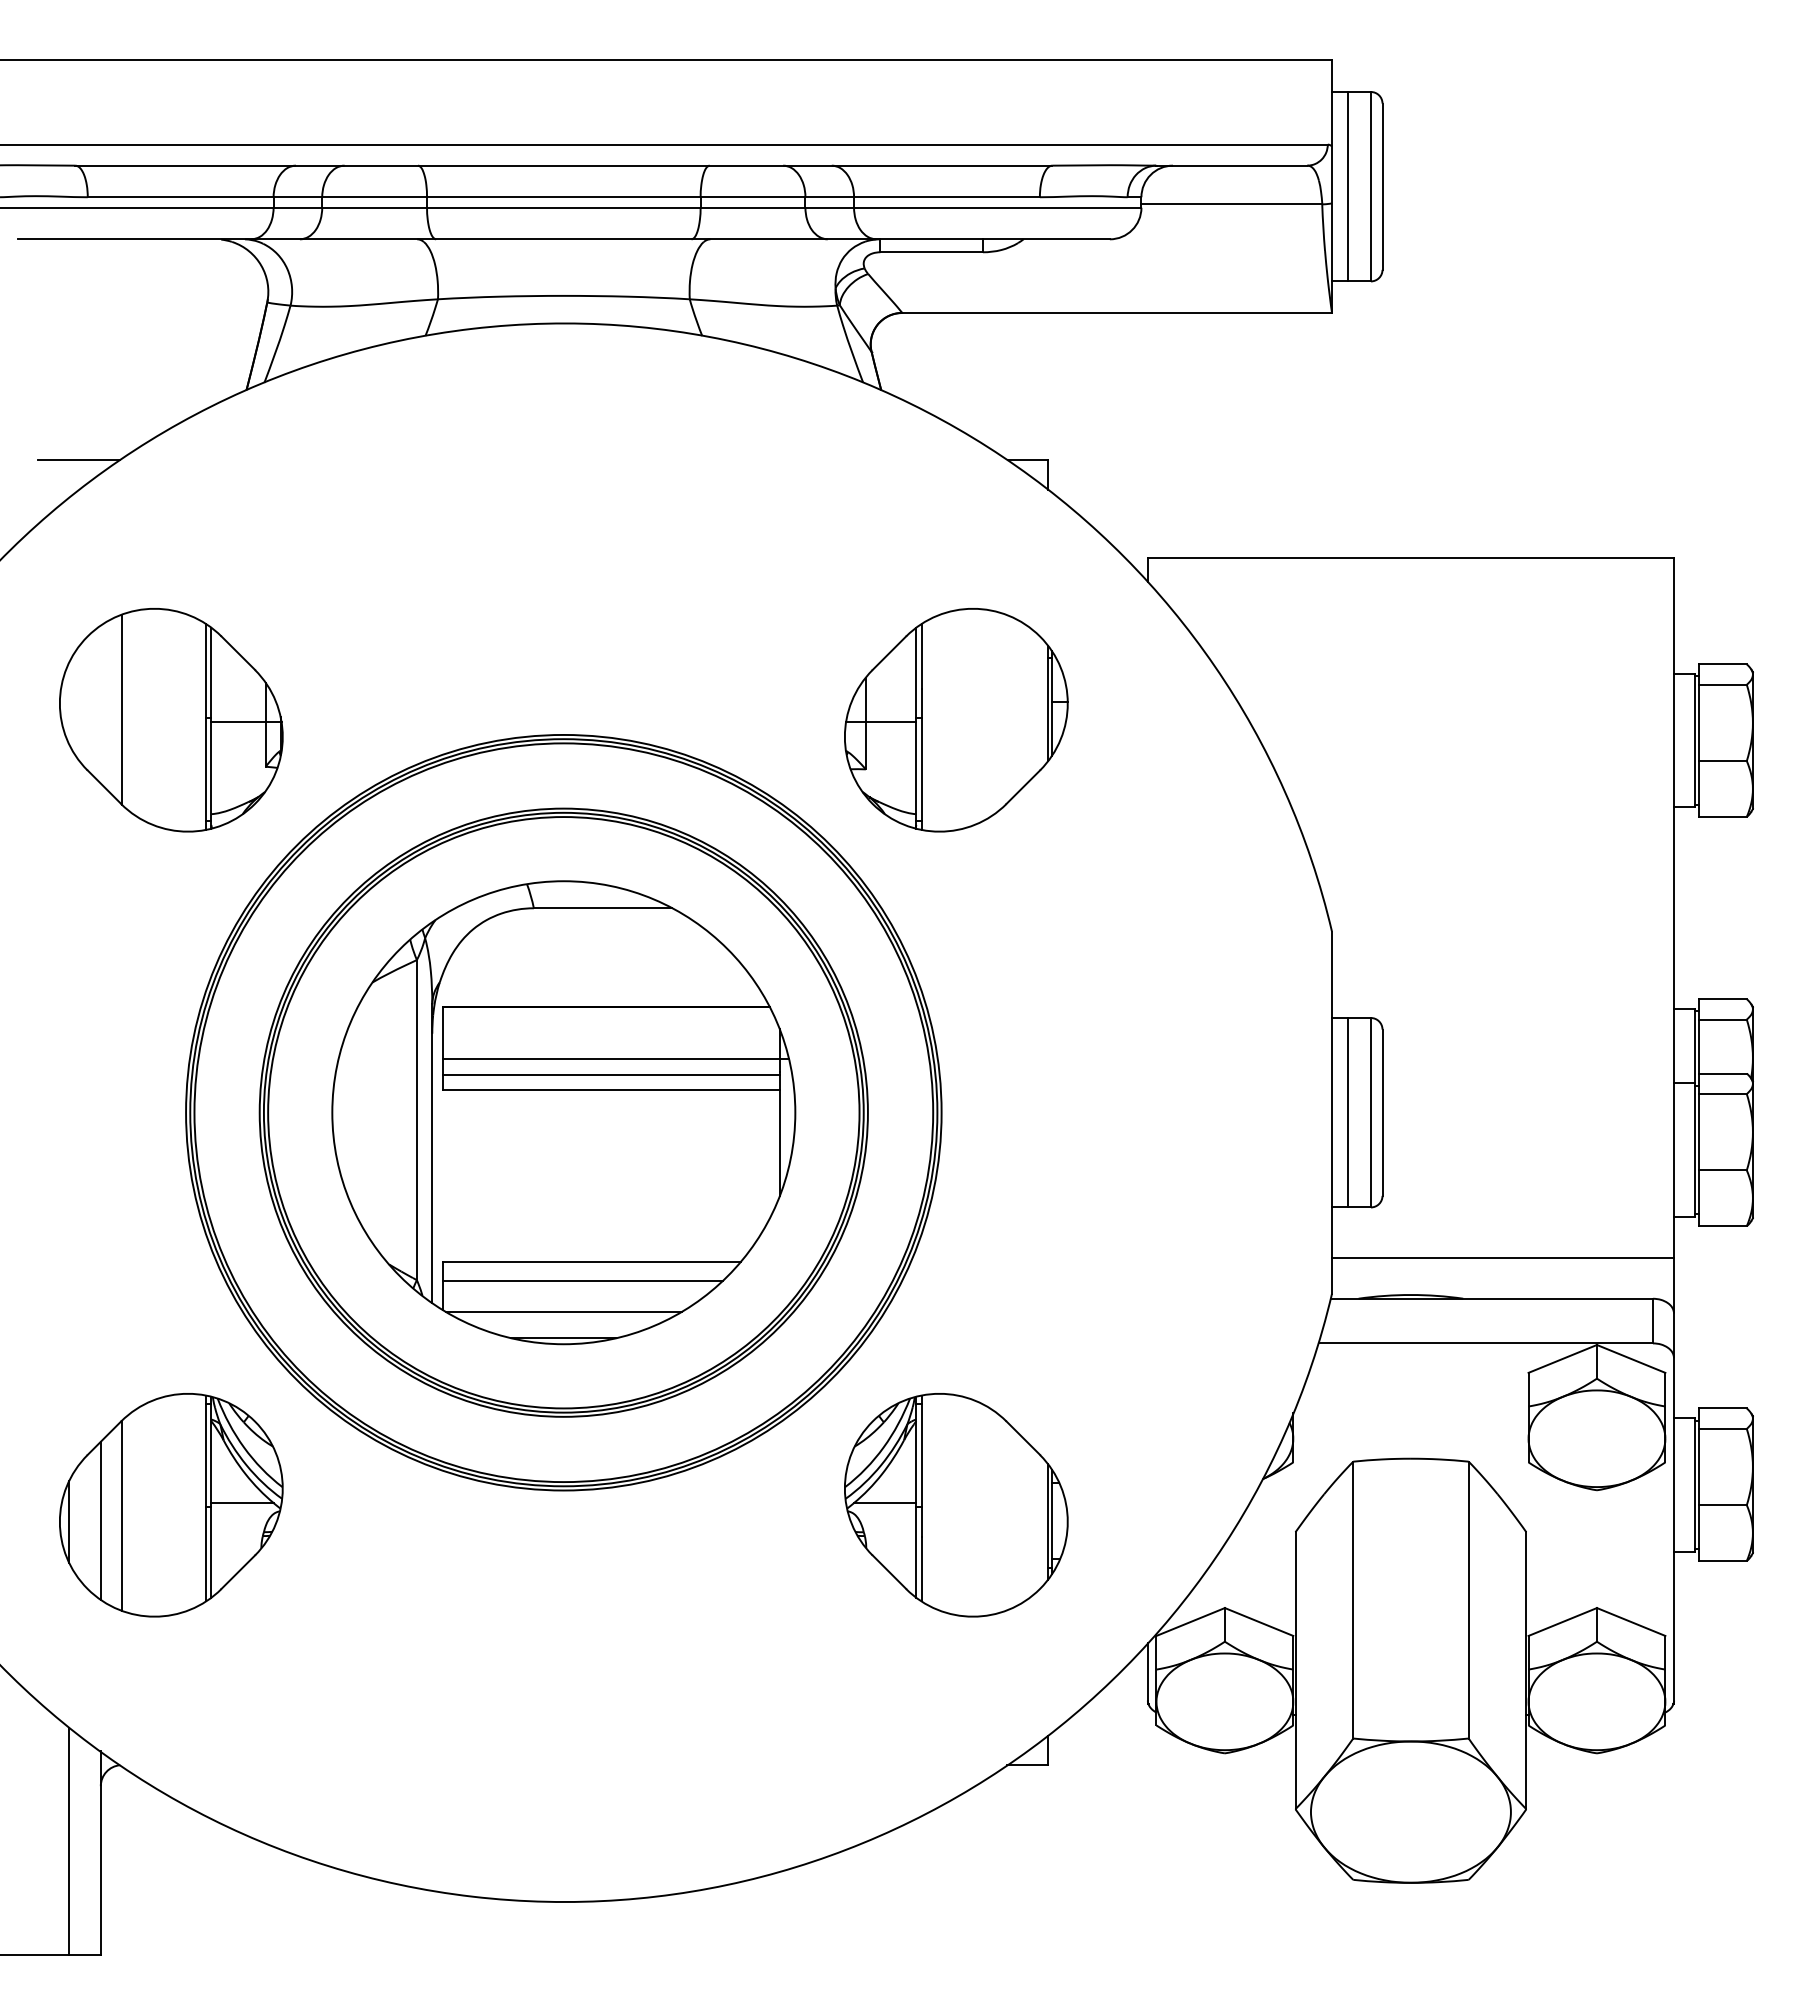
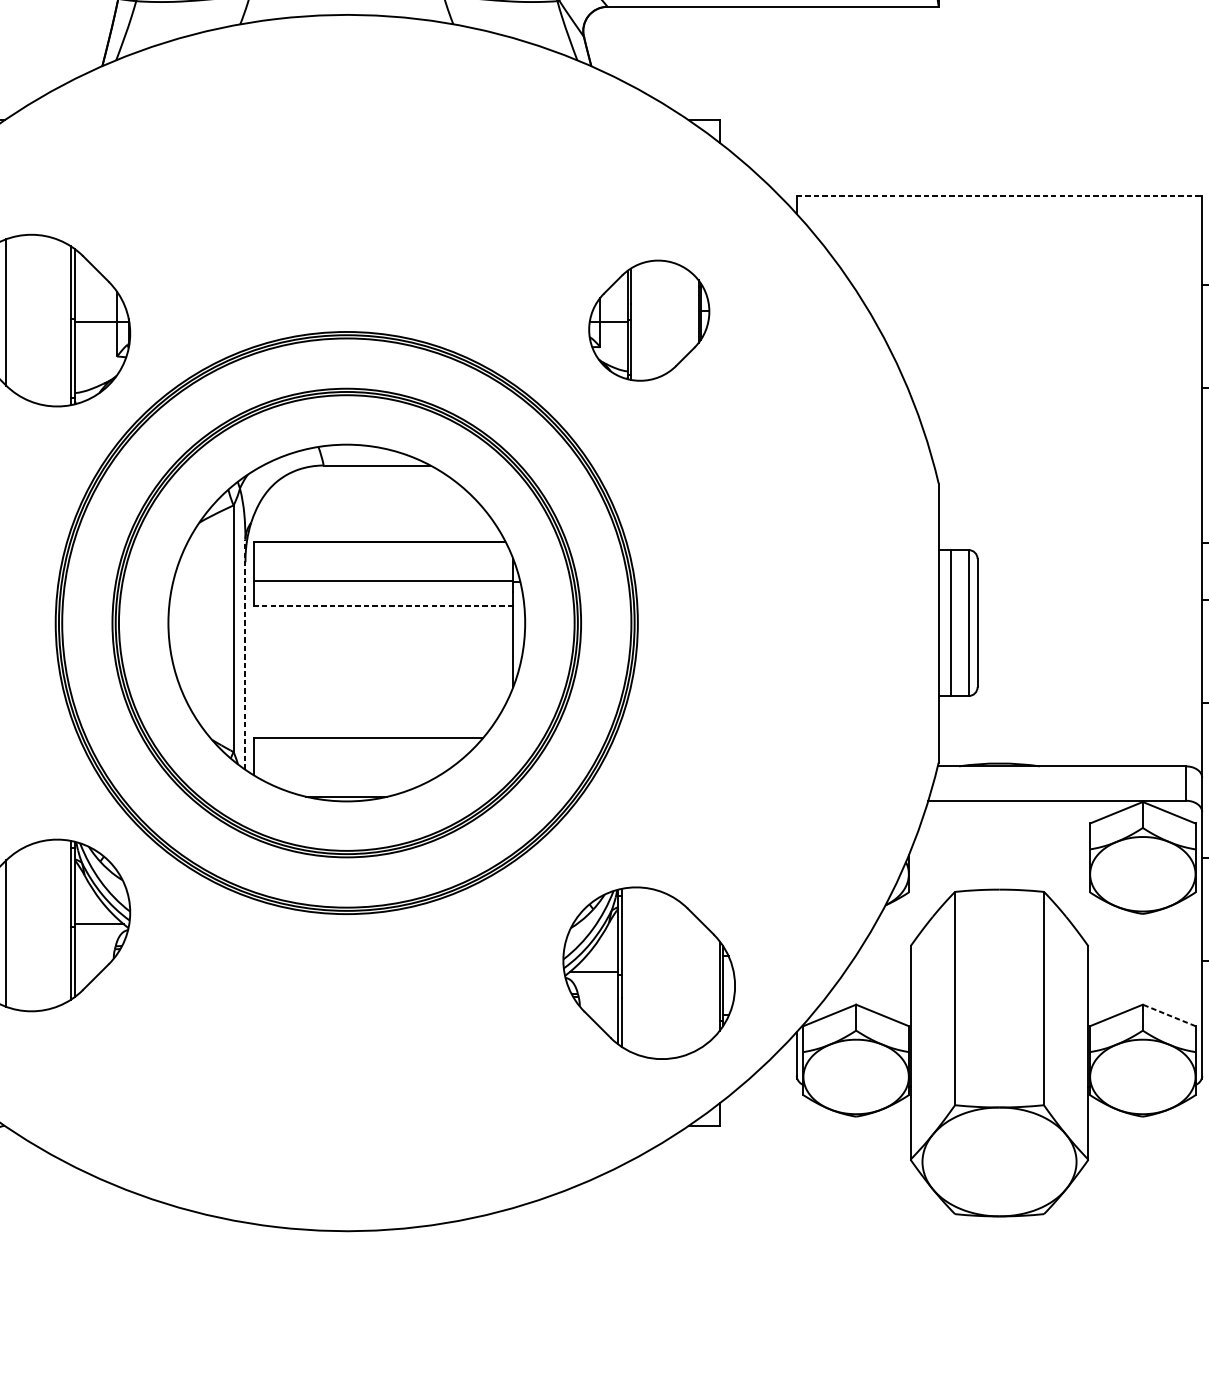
line: (1411, 558) -> (999, 196), solid -> dashed
part: (956, 720) -> (649, 320), size x0.7
line: (610, 1074) -> (382, 593), removed
line: (611, 1090) -> (383, 605), solid -> dashed
line: (432, 1153) -> (245, 654), solid -> dashed
line: (1503, 1257) -> (1070, 734), removed
line: (582, 1280) -> (361, 752), removed
line: (563, 1311) -> (346, 776), removed
part: (956, 1505) -> (649, 973), moved
line: (1631, 1621) -> (1169, 1015), solid -> dashed

